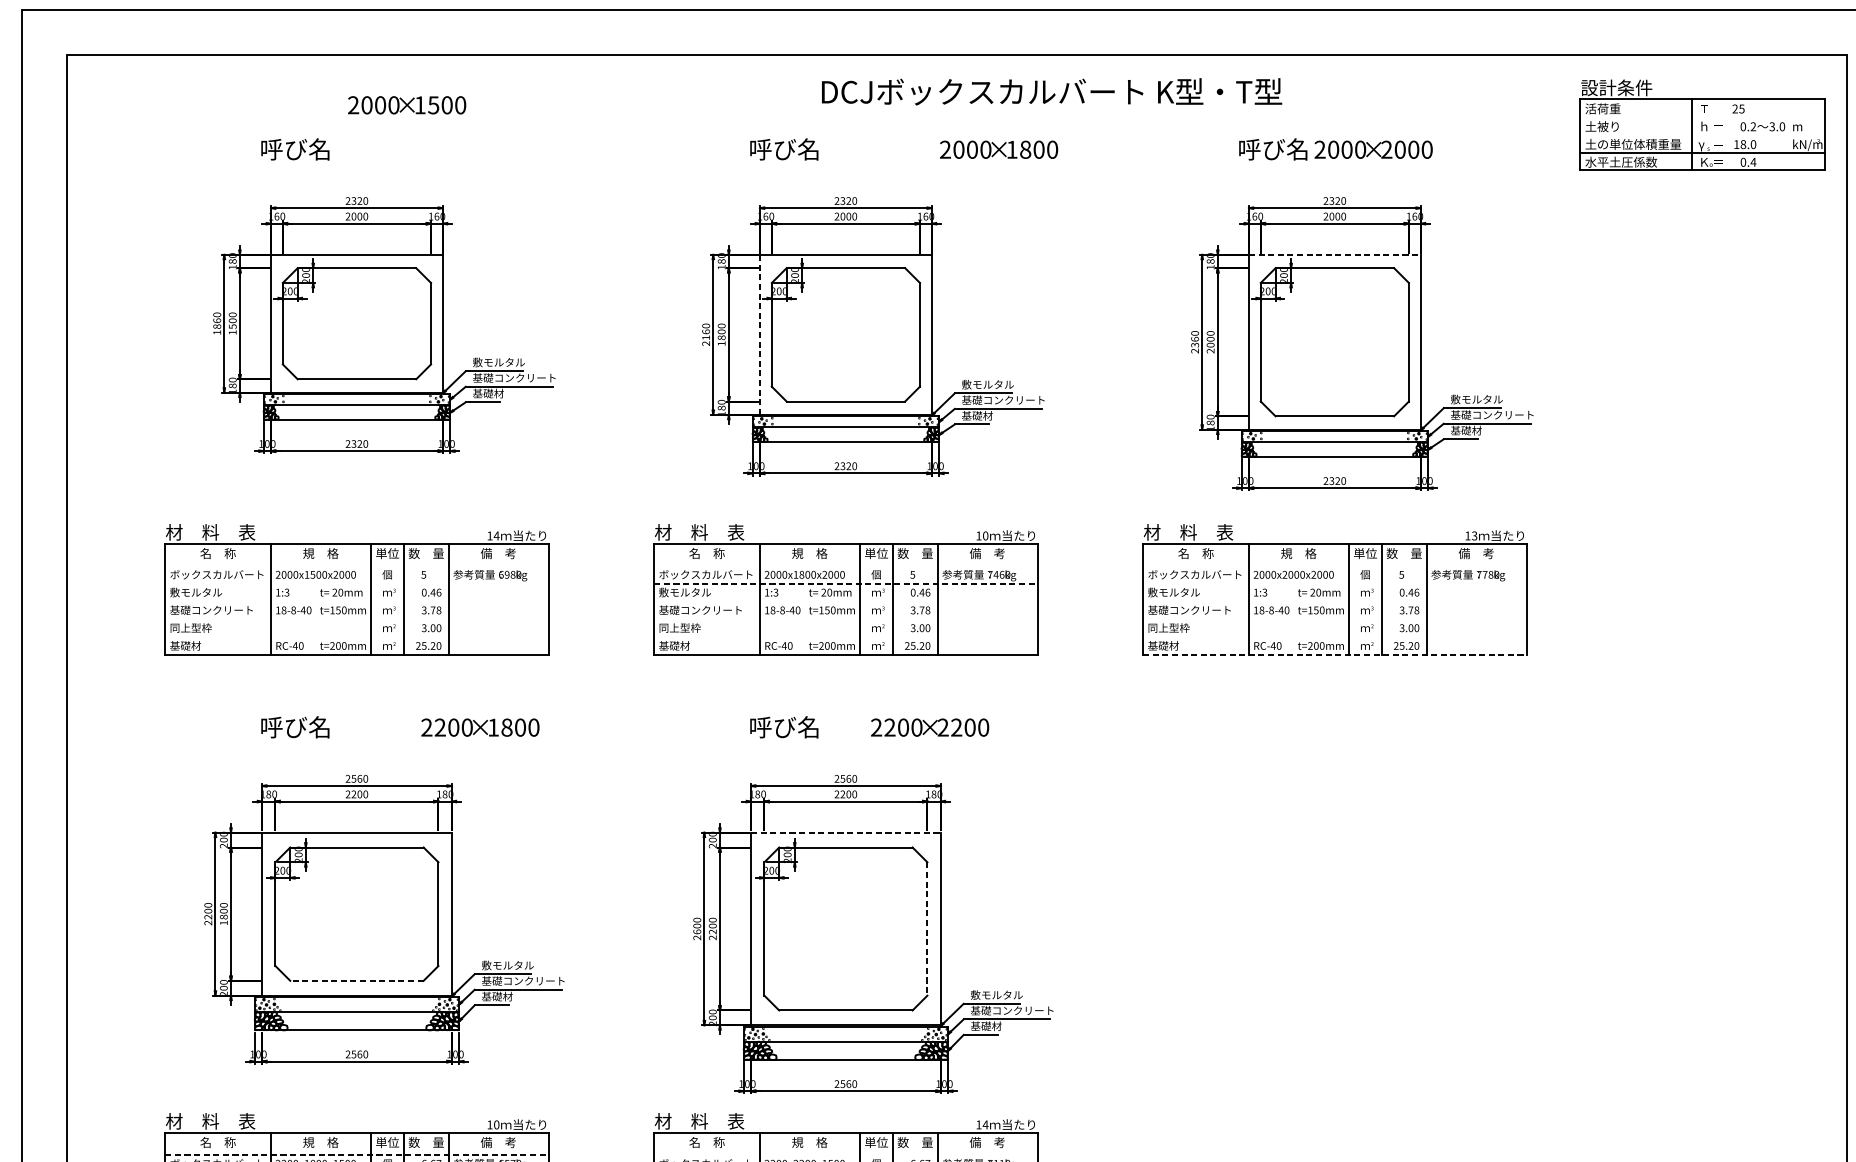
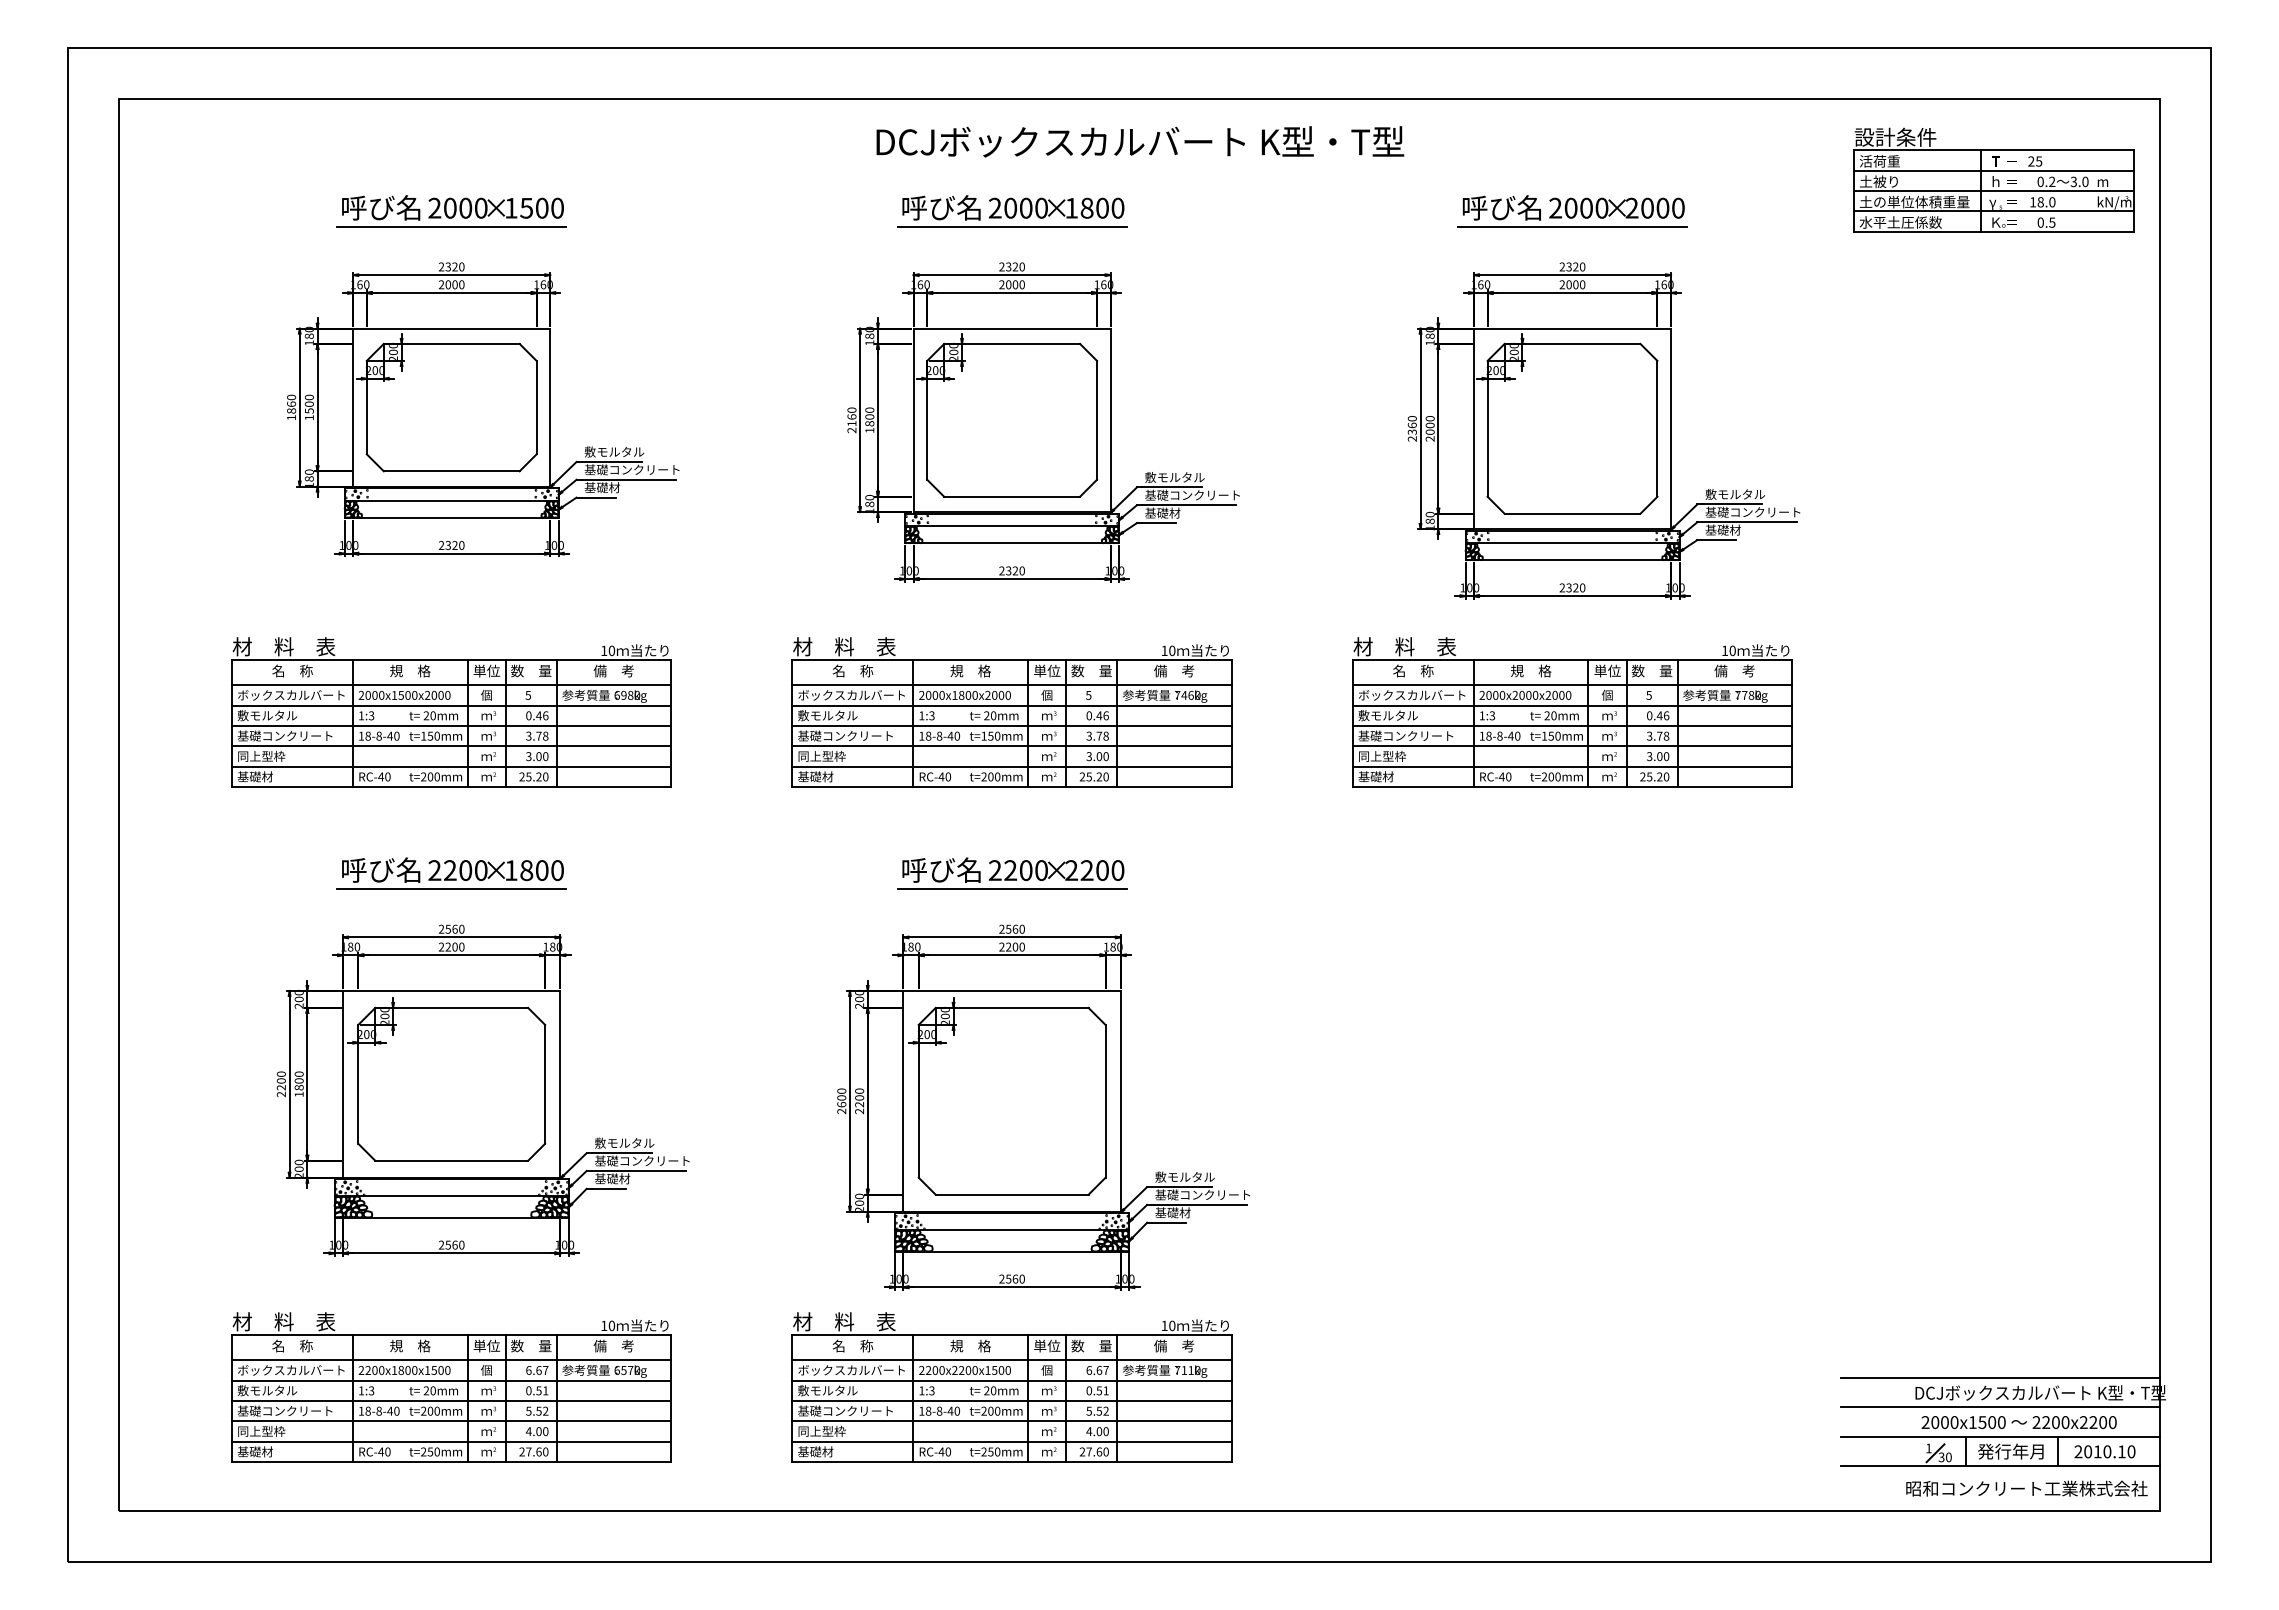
text: (1052, 91) -> (1140, 141), moved
text: (406, 104) -> (495, 207), moved
line: (1703, 116) -> (1994, 170), added
line: (1703, 135) -> (1994, 191), added
text: (998, 149) -> (1056, 207), moved
text: (1752, 162) -> (2051, 222), 0.4 -> 0.5
line: (356, 165) -> (451, 226), added
line: (845, 165) -> (1011, 226), added
line: (1334, 165) -> (1572, 226), added
line: (1335, 254) -> (1573, 328), dashed -> solid
line: (759, 334) -> (913, 420), dashed -> solid
text: (496, 535) -> (611, 650), 14 -> 10
text: (1474, 535) -> (1732, 650), 13 -> 10
line: (356, 566) -> (451, 685), added
line: (845, 566) -> (1011, 685), added
line: (1334, 566) -> (1572, 685), added
line: (356, 583) -> (451, 705), added
line: (846, 583) -> (1012, 705), dashed -> solid
line: (1334, 583) -> (1572, 705), added
line: (356, 601) -> (451, 726), added
line: (845, 601) -> (1011, 726), added
line: (1334, 601) -> (1572, 726), added
line: (356, 619) -> (451, 746), added
line: (845, 619) -> (1011, 746), added
line: (1334, 619) -> (1572, 746), added
line: (356, 636) -> (451, 766), added
line: (845, 636) -> (1011, 766), added
line: (1334, 636) -> (1572, 766), added
line: (1334, 655) -> (1572, 787), dashed -> solid
text: (479, 727) -> (495, 870), moved
text: (929, 727) -> (1056, 870), moved
line: (356, 744) -> (451, 889), added
line: (845, 744) -> (1011, 889), added
line: (846, 832) -> (1012, 990), dashed -> solid
line: (927, 929) -> (1105, 1101), dashed -> solid
line: (356, 980) -> (451, 1160), dashed -> solid
text: (984, 1124) -> (1171, 1325), 14 -> 10
line: (356, 1155) -> (451, 1360), dashed -> solid
line: (845, 1155) -> (1011, 1360), added

